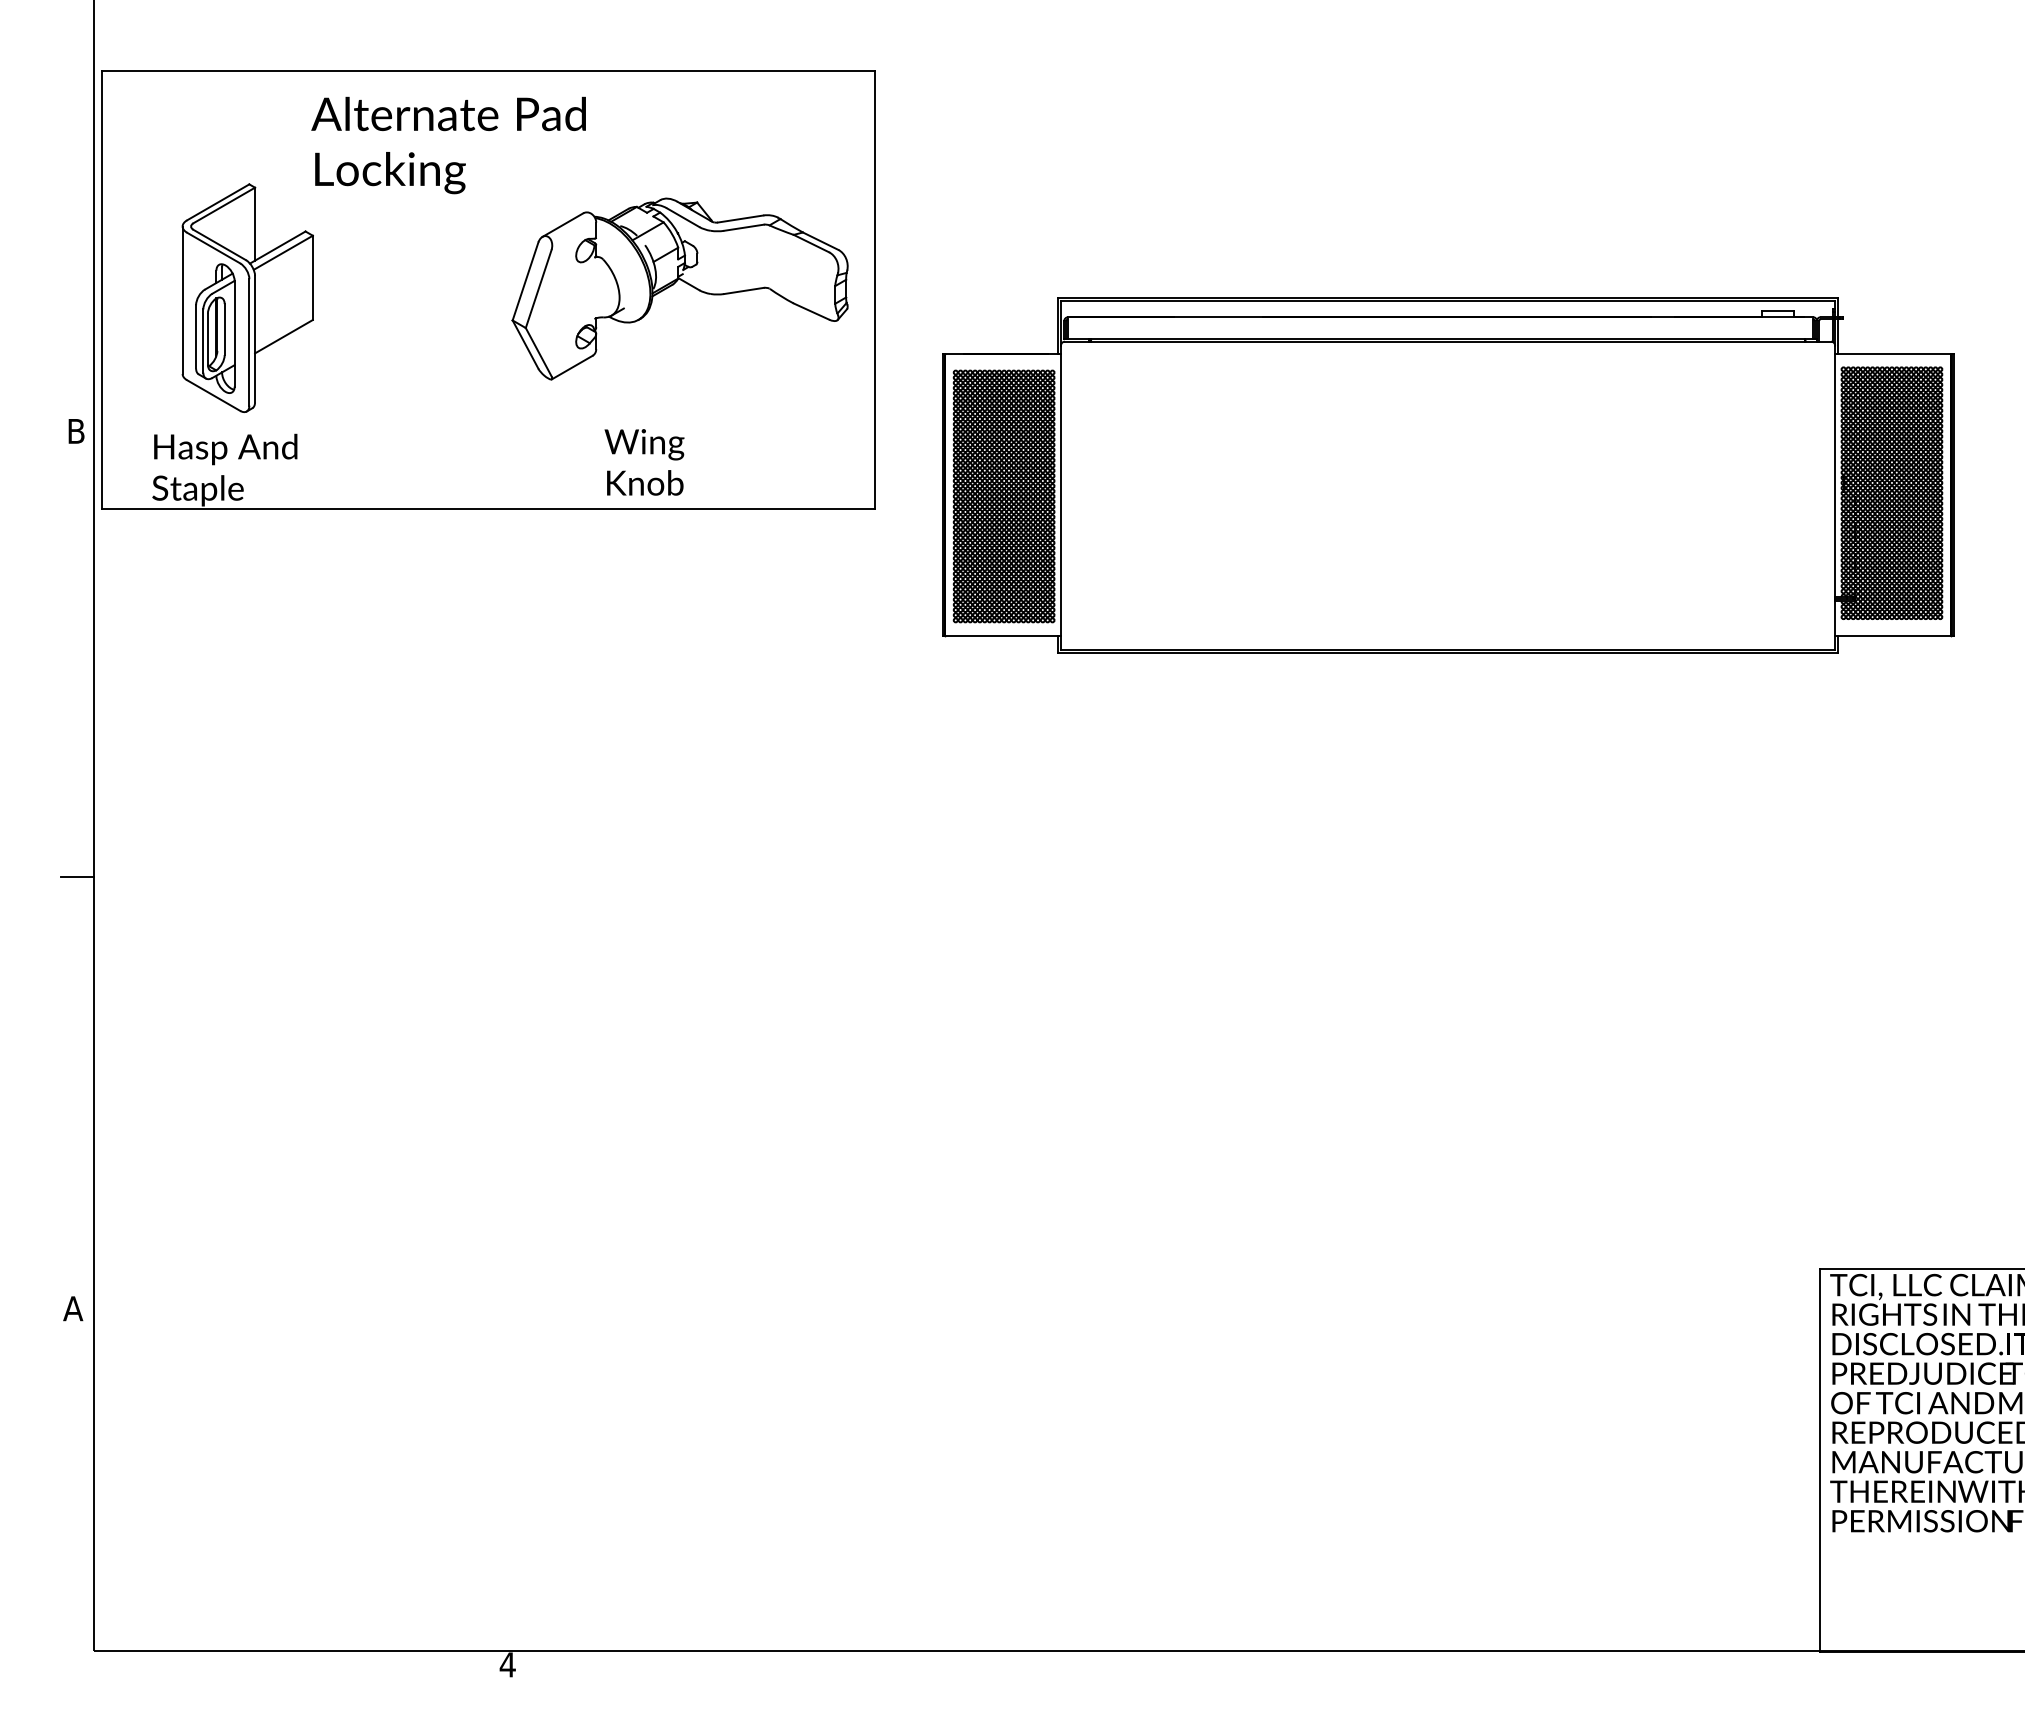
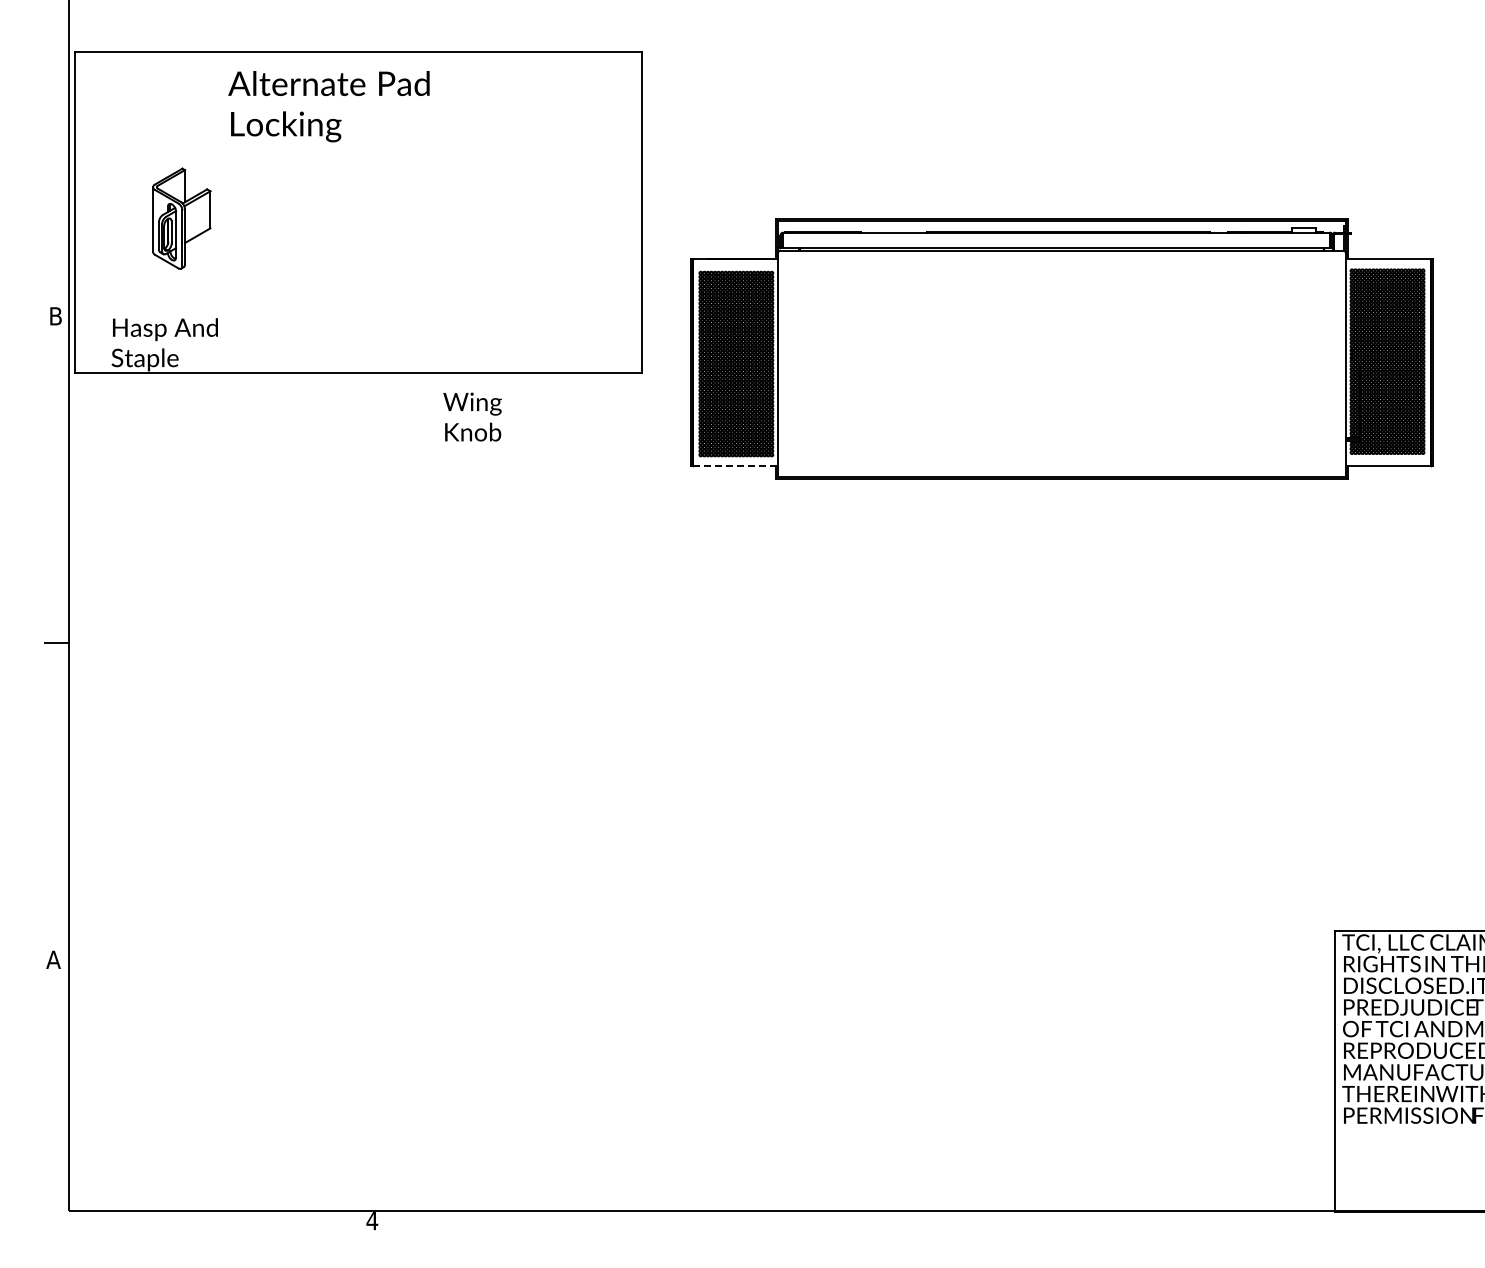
part: (679, 288) -> (498, 211), removed
part: (247, 298) -> (181, 218), size x0.6
text: (644, 461) -> (472, 416), moved
line: (1002, 636) -> (735, 466), solid -> dashed

